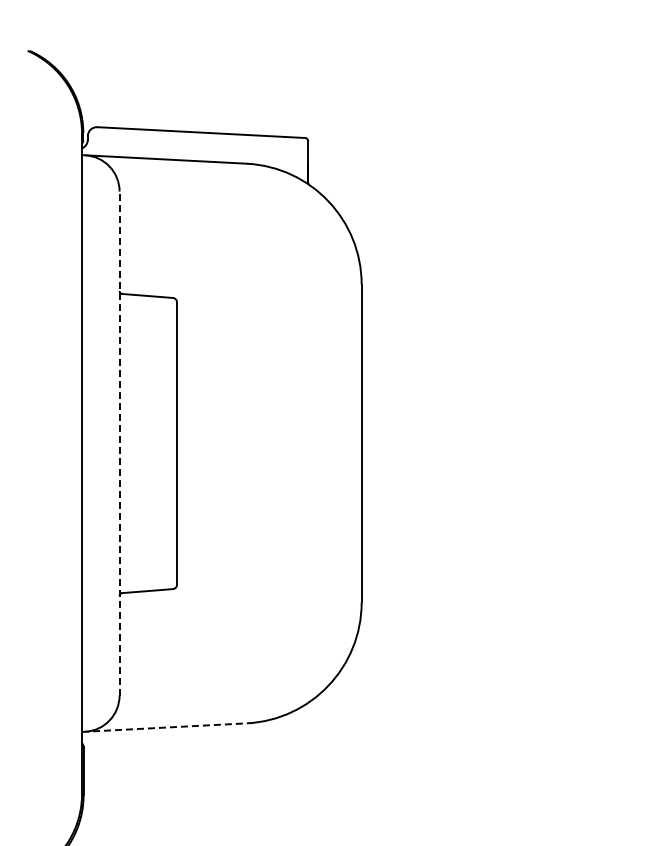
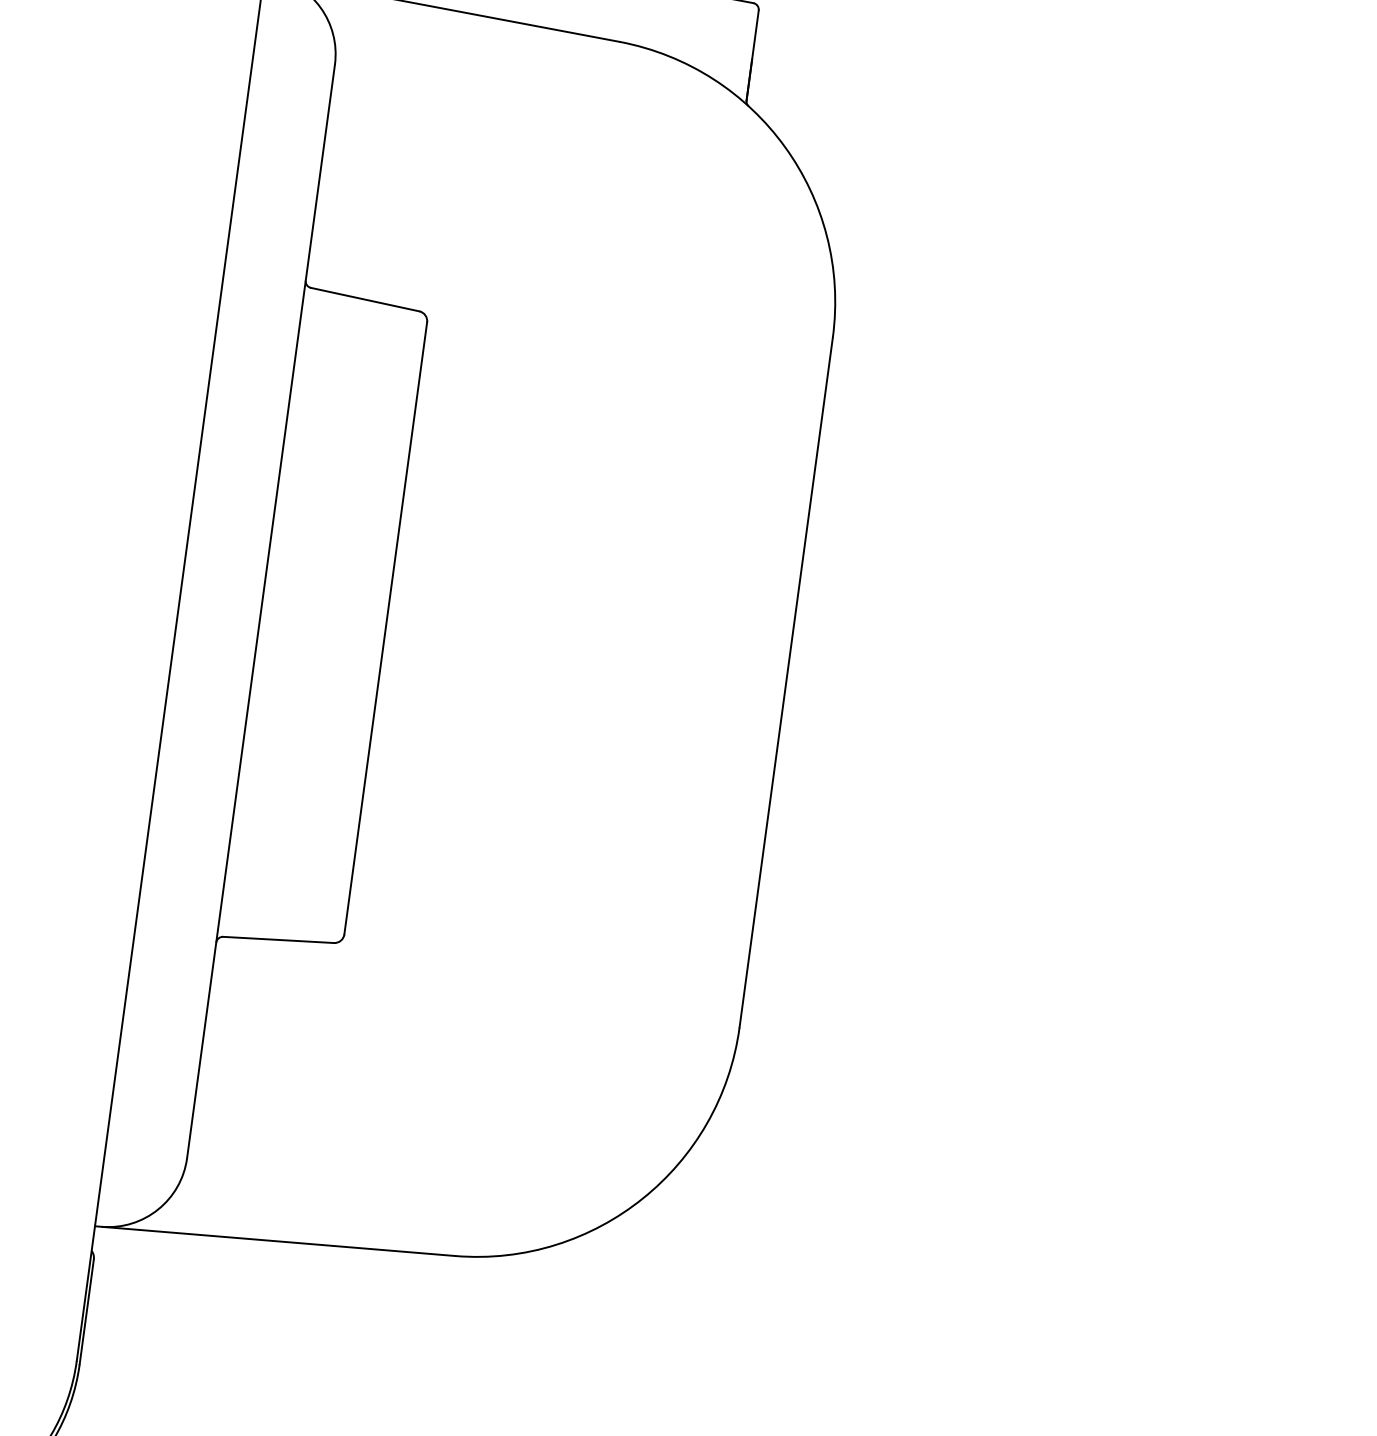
line: (119, 443) -> (260, 611), dashed -> solid
line: (164, 727) -> (275, 1240), dashed -> solid

